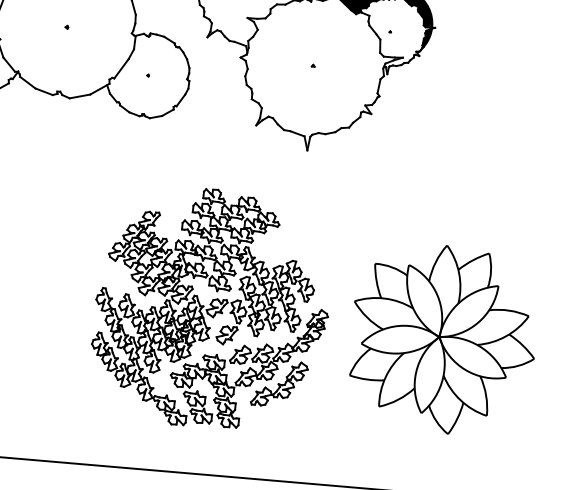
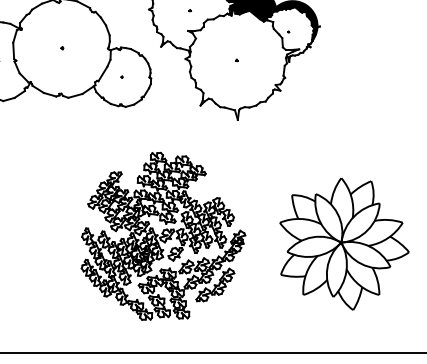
part: (211, 307) -> (163, 235), moved

